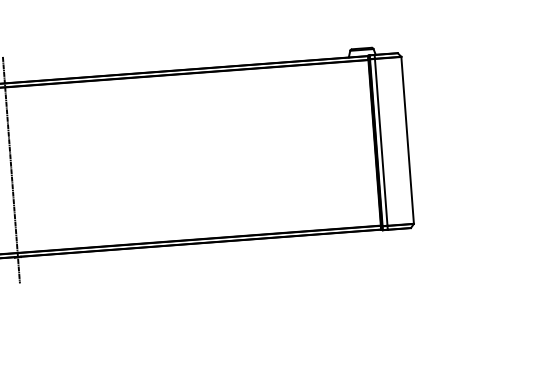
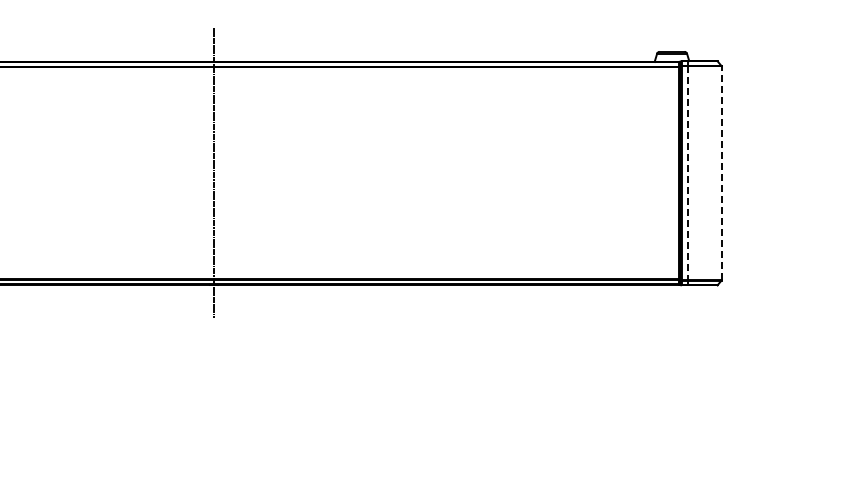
line: (407, 140) -> (721, 173), solid -> dashed
line: (380, 142) -> (687, 173), solid -> dashed

